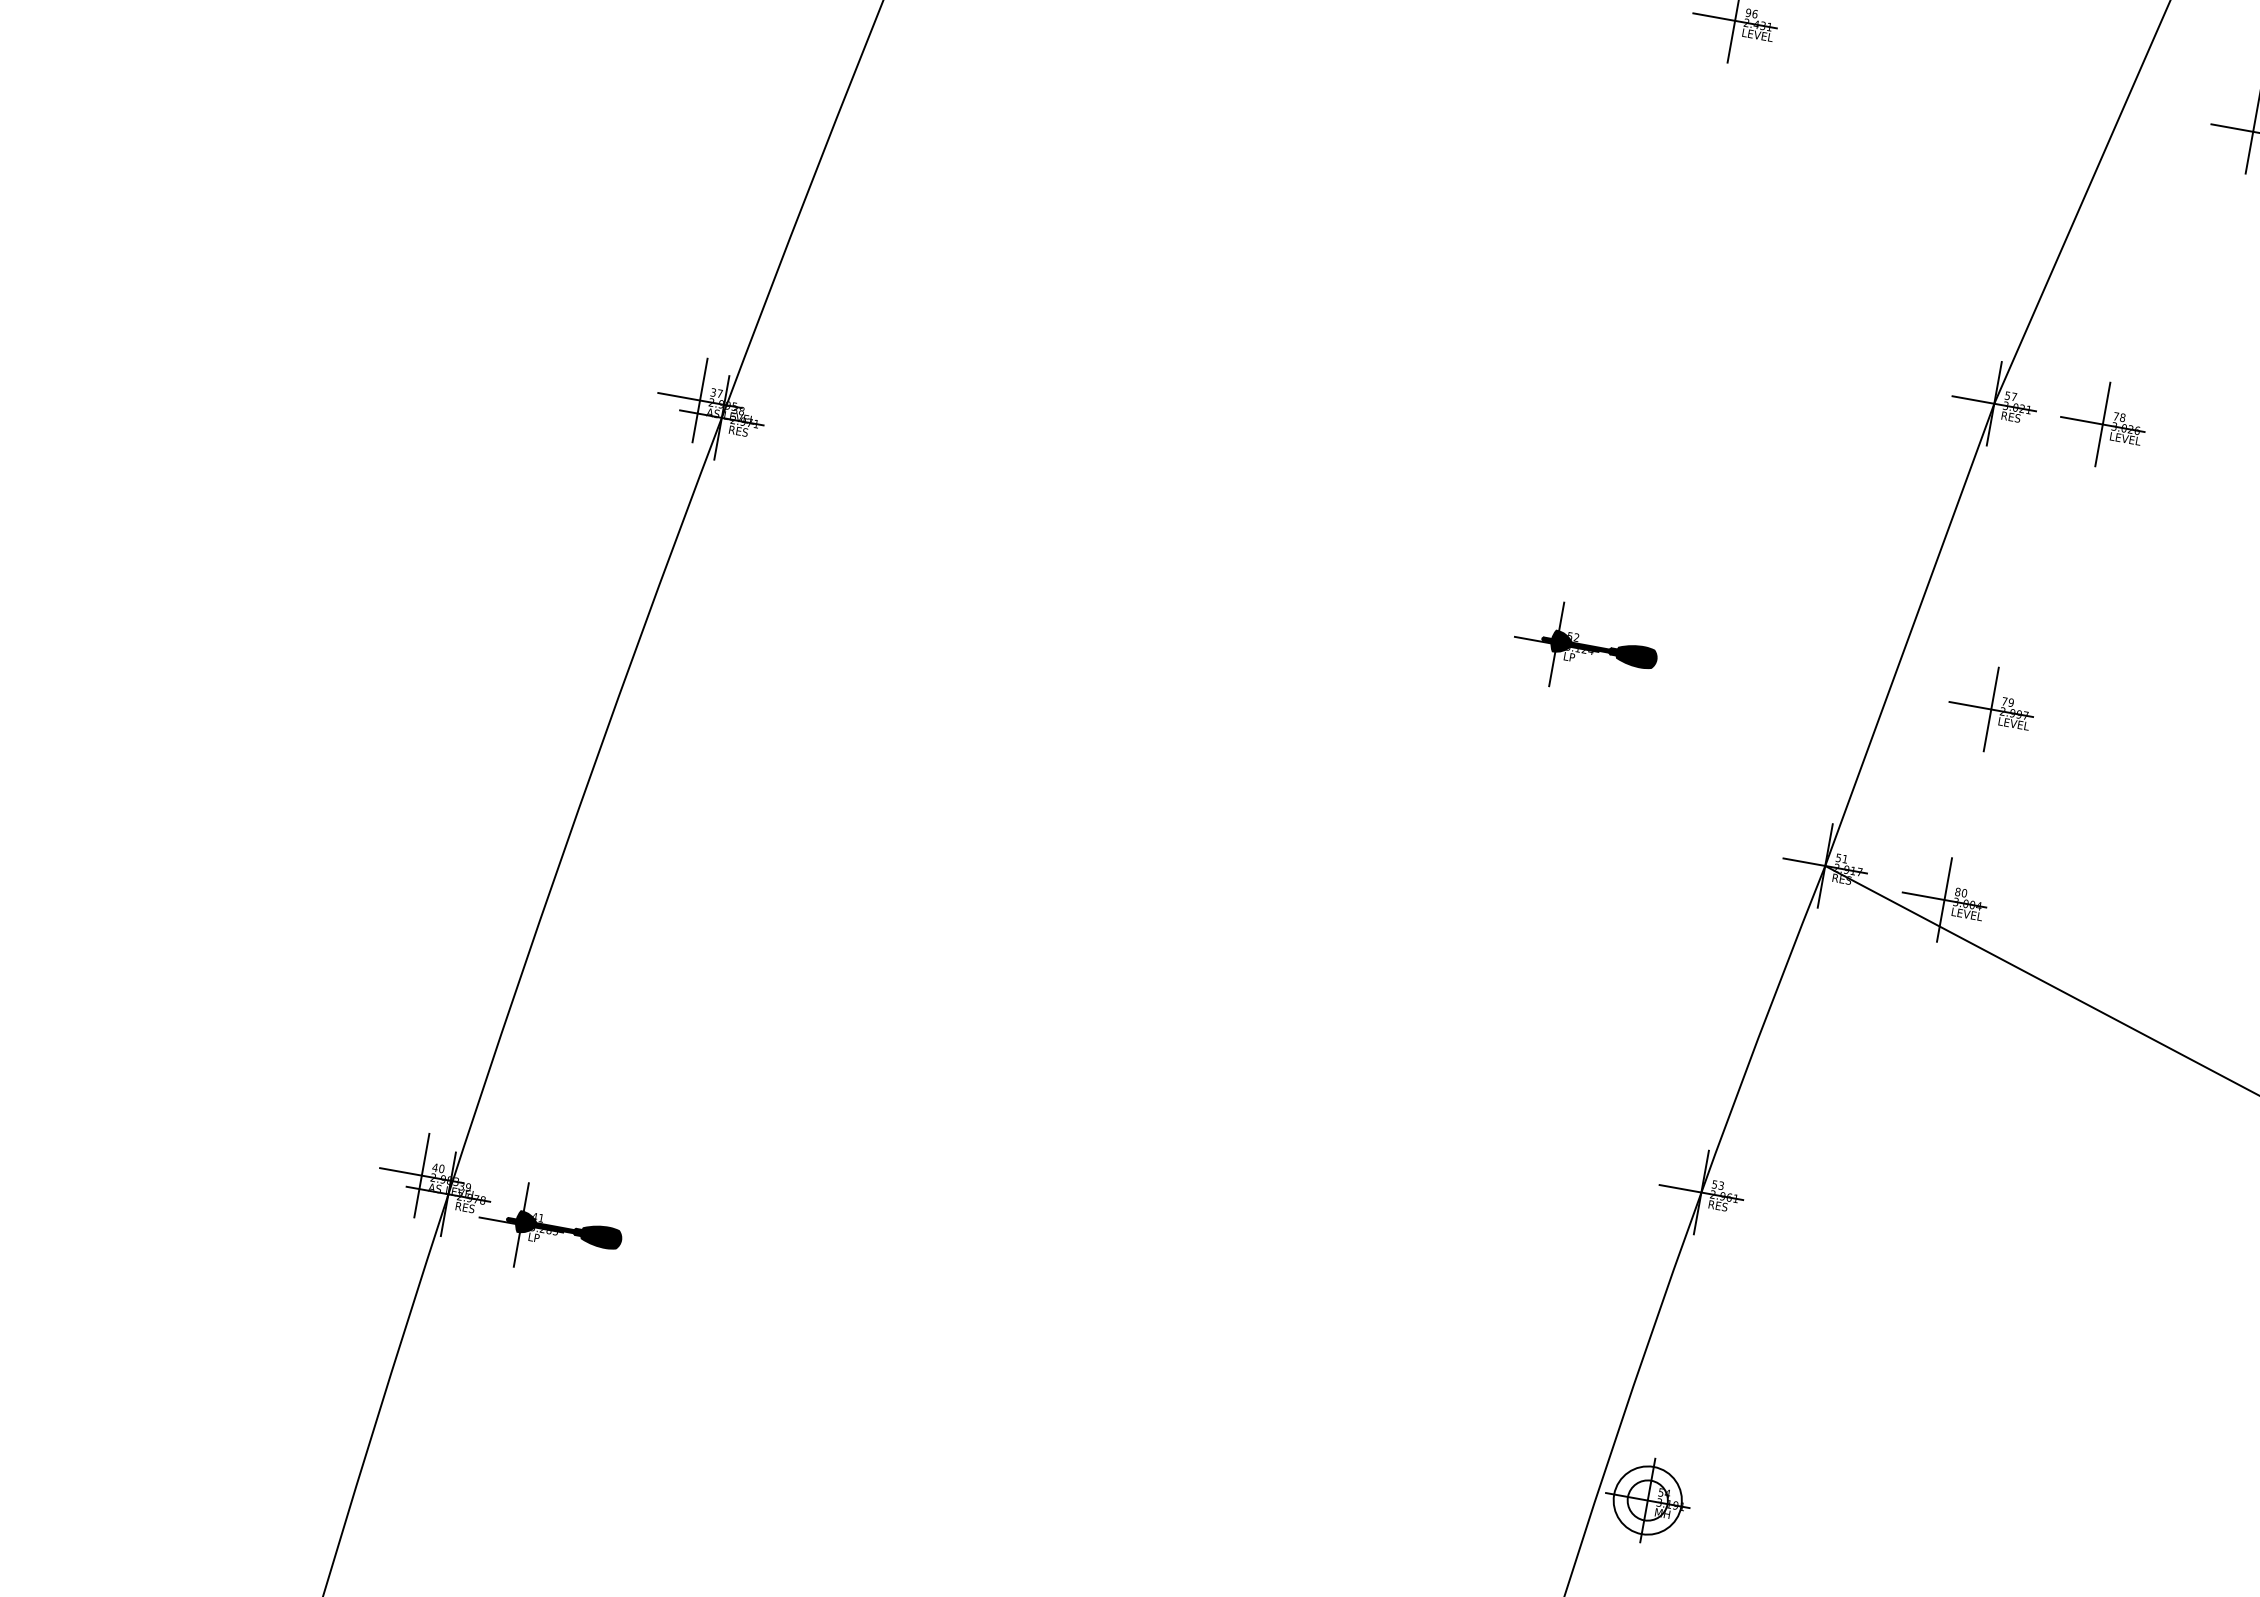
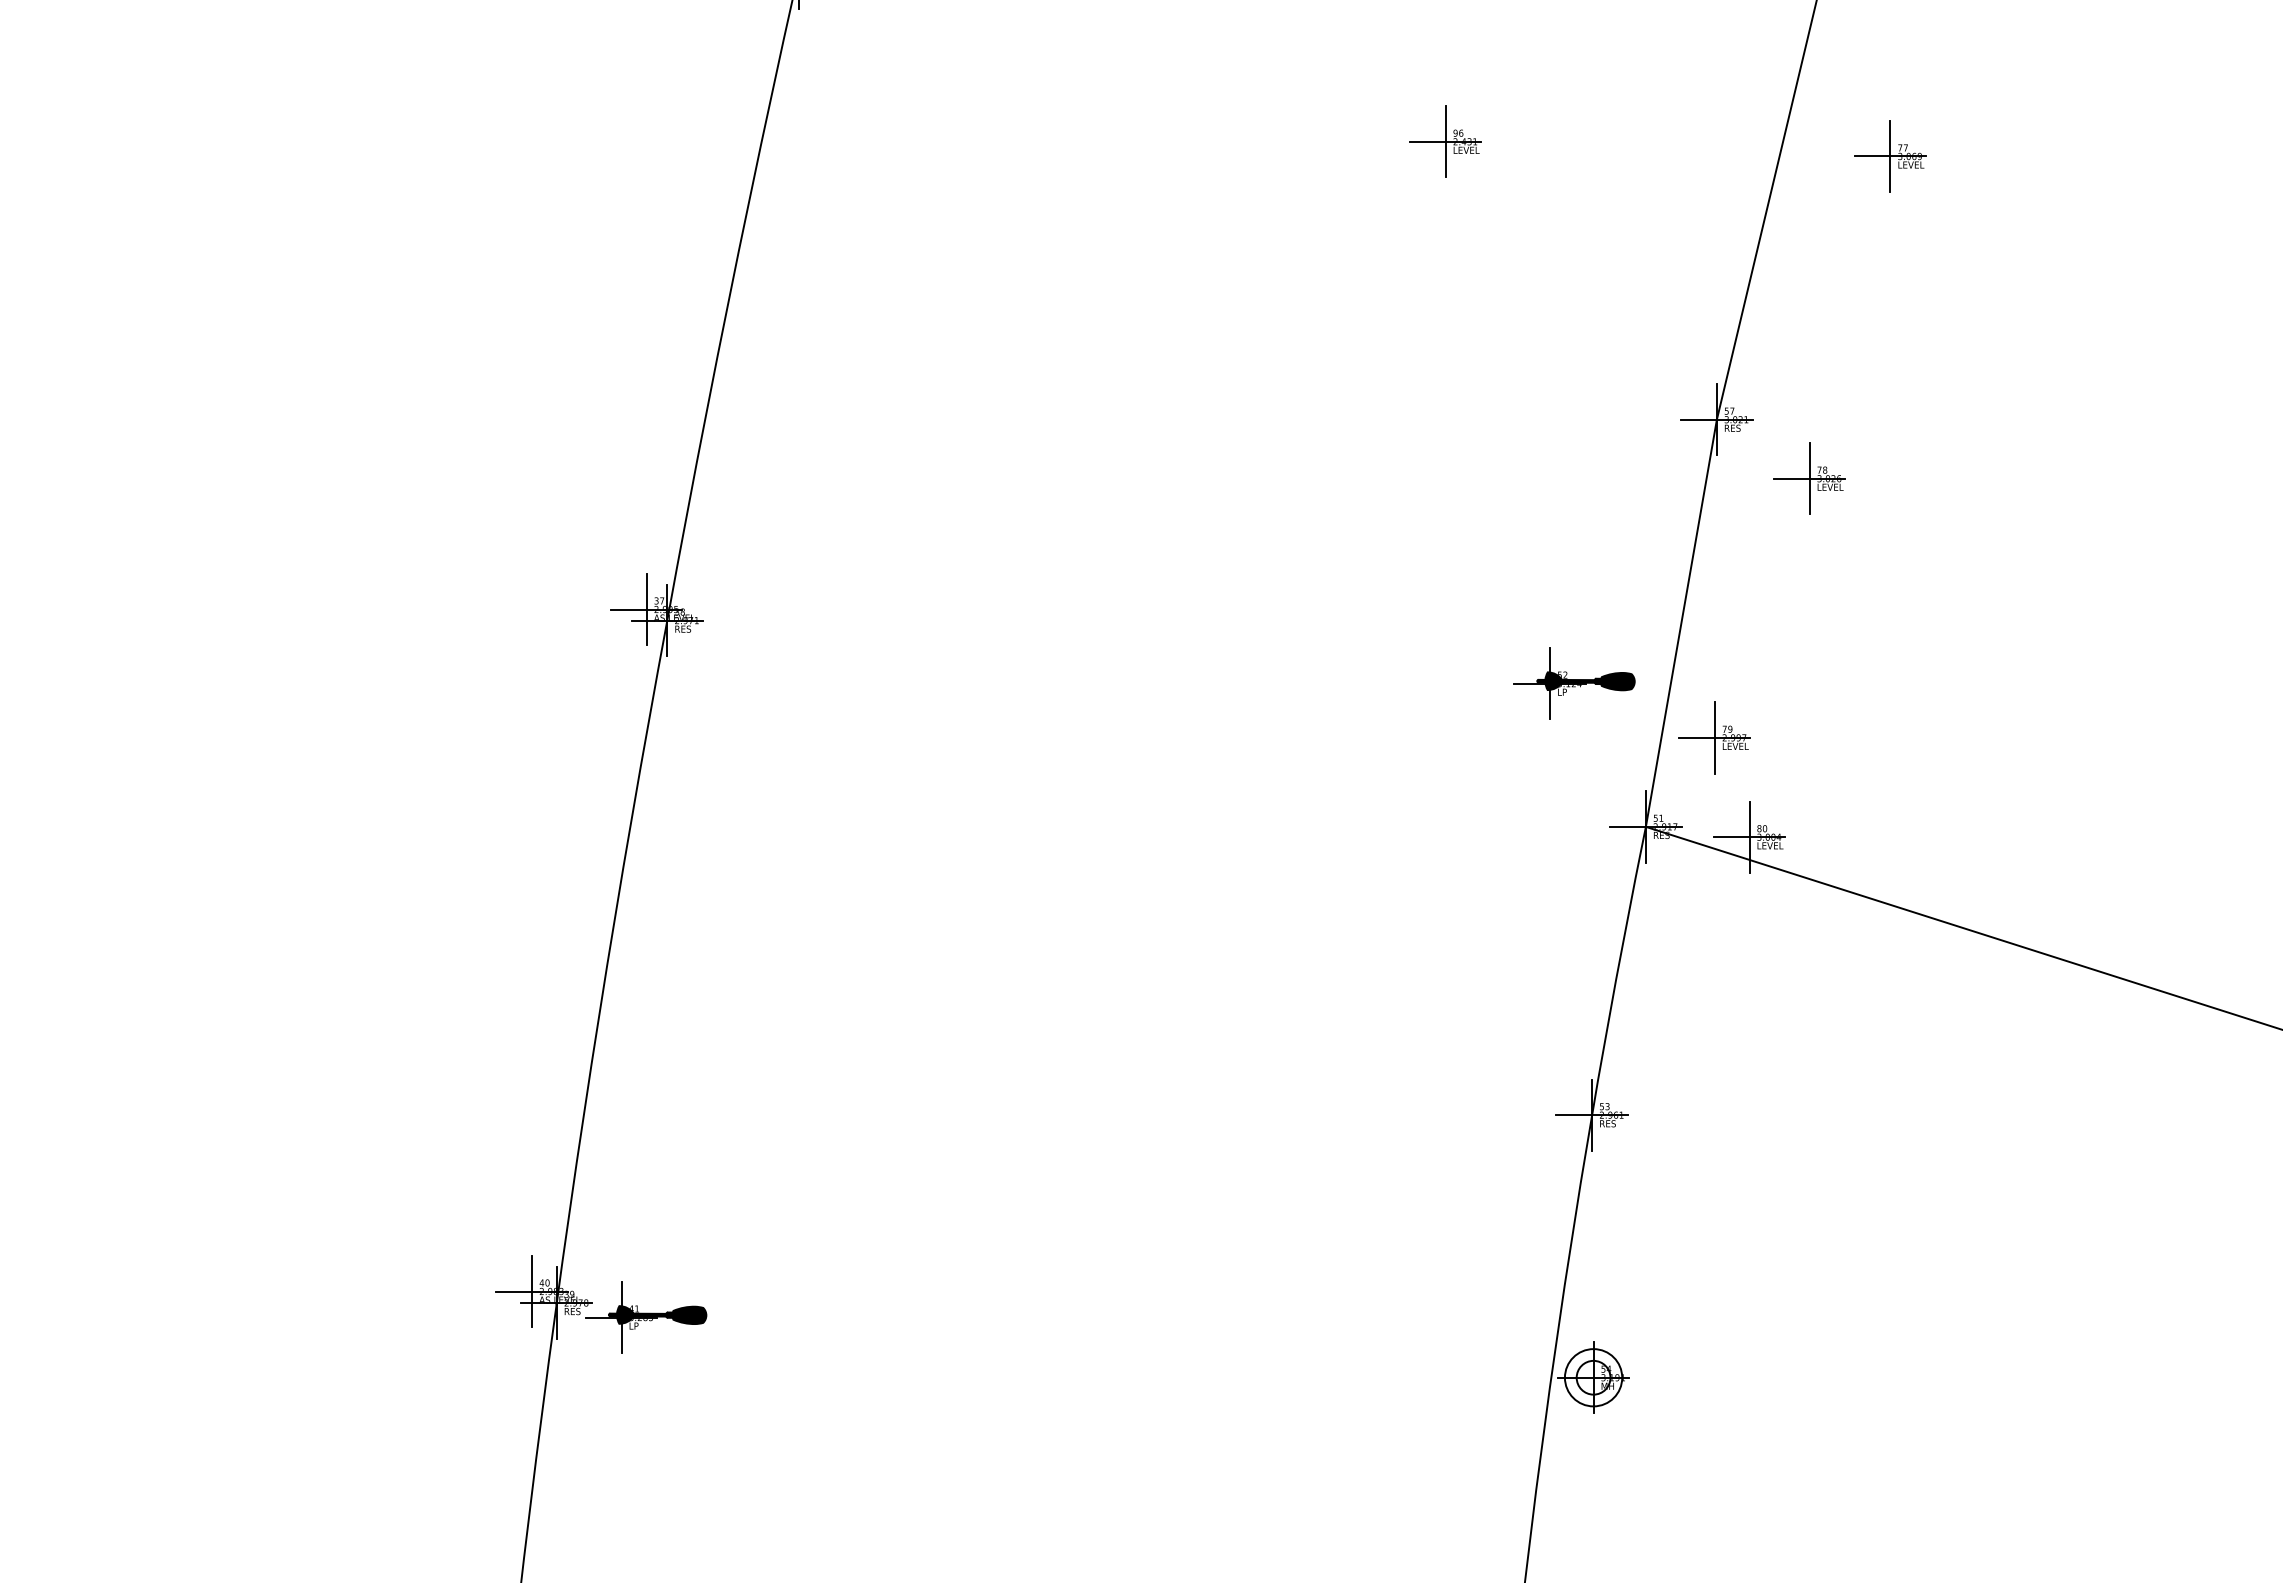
part: (2102, 424) -> (1809, 478), moved
part: (1585, 649) -> (1574, 683), moved
part: (1990, 708) -> (1714, 737), moved

